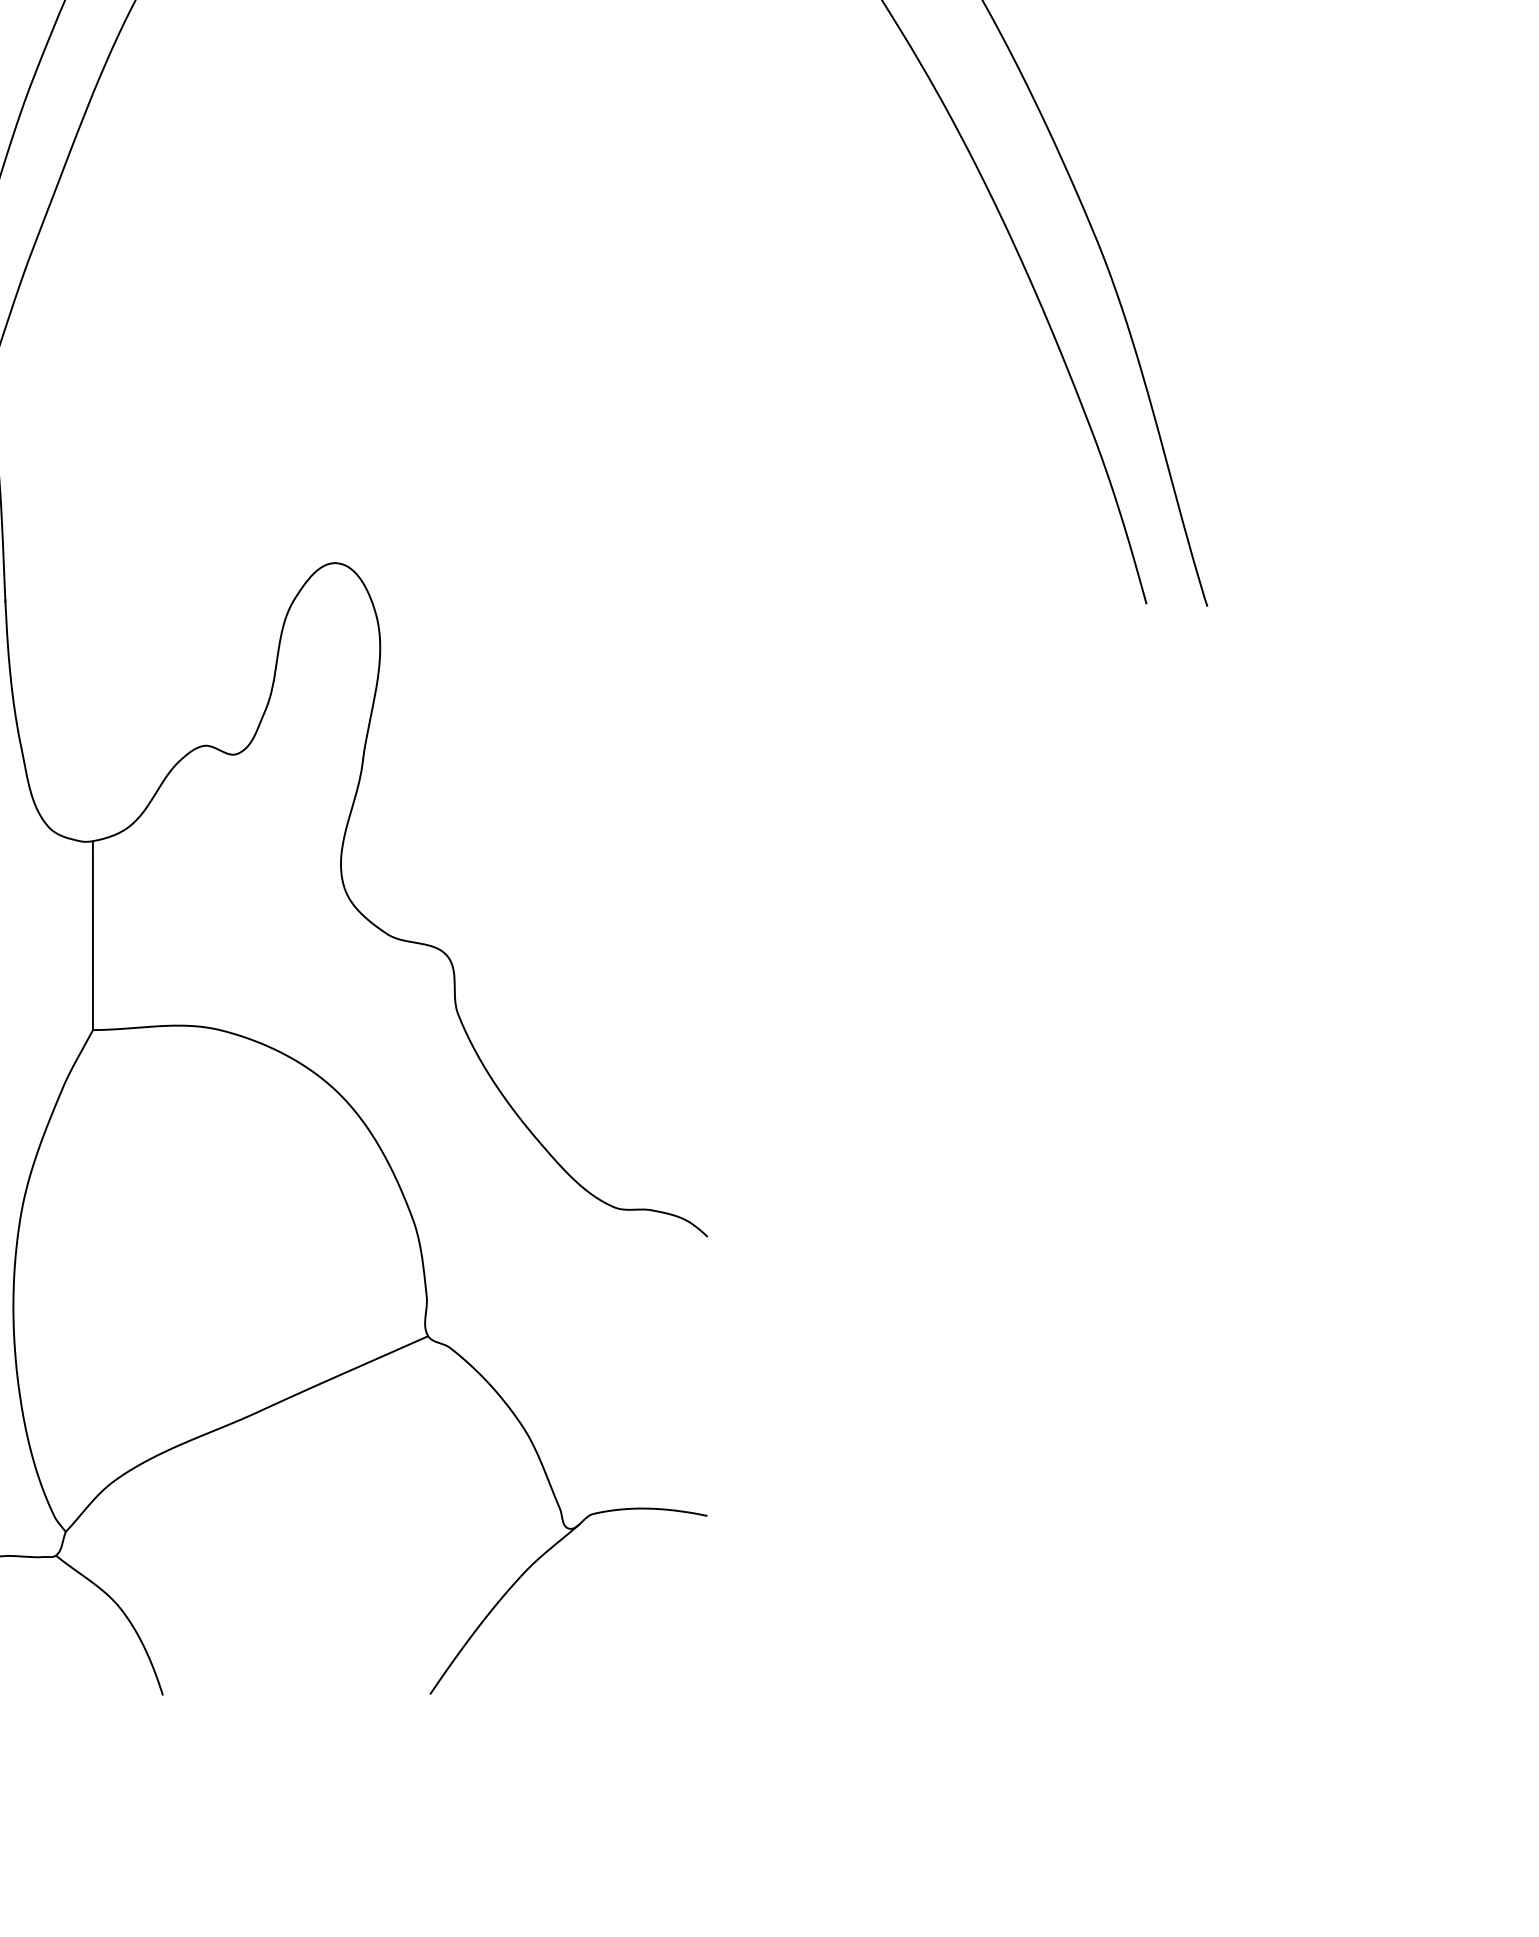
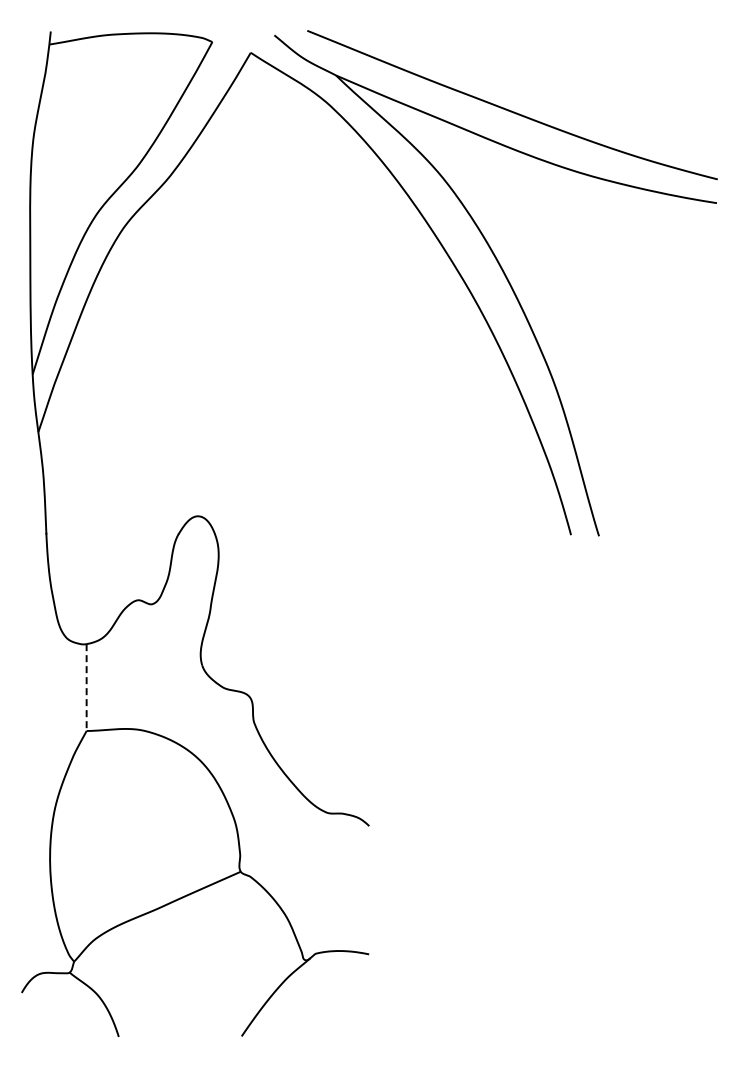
line: (92, 937) -> (86, 688), solid -> dashed

